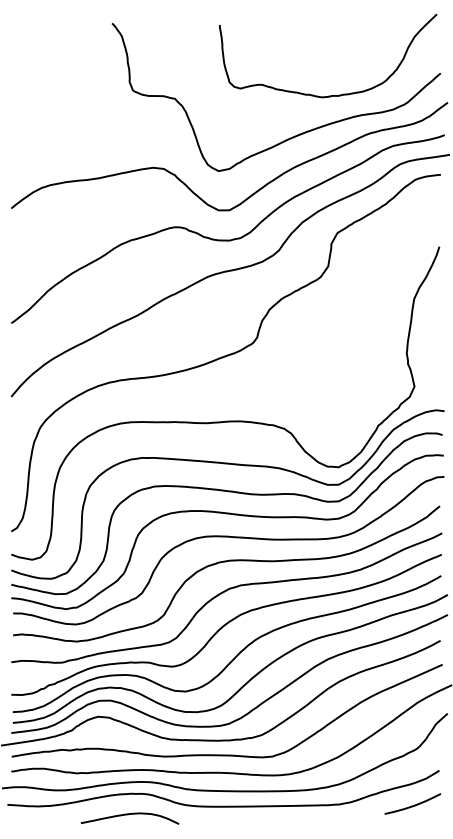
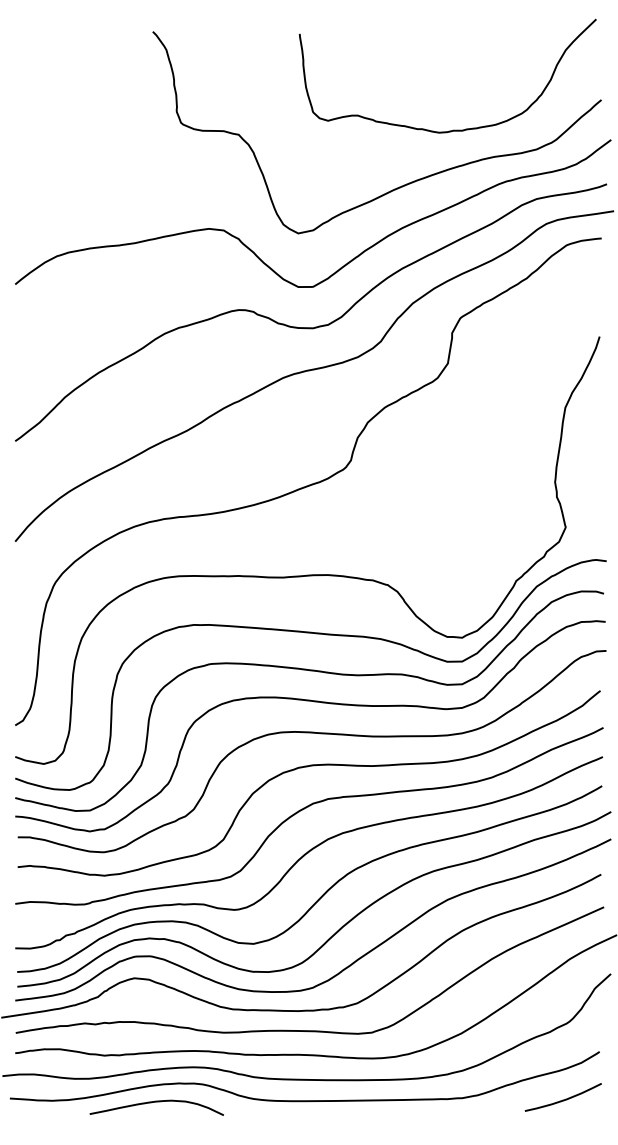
curve: (128, 815) -> (154, 1103), moved

